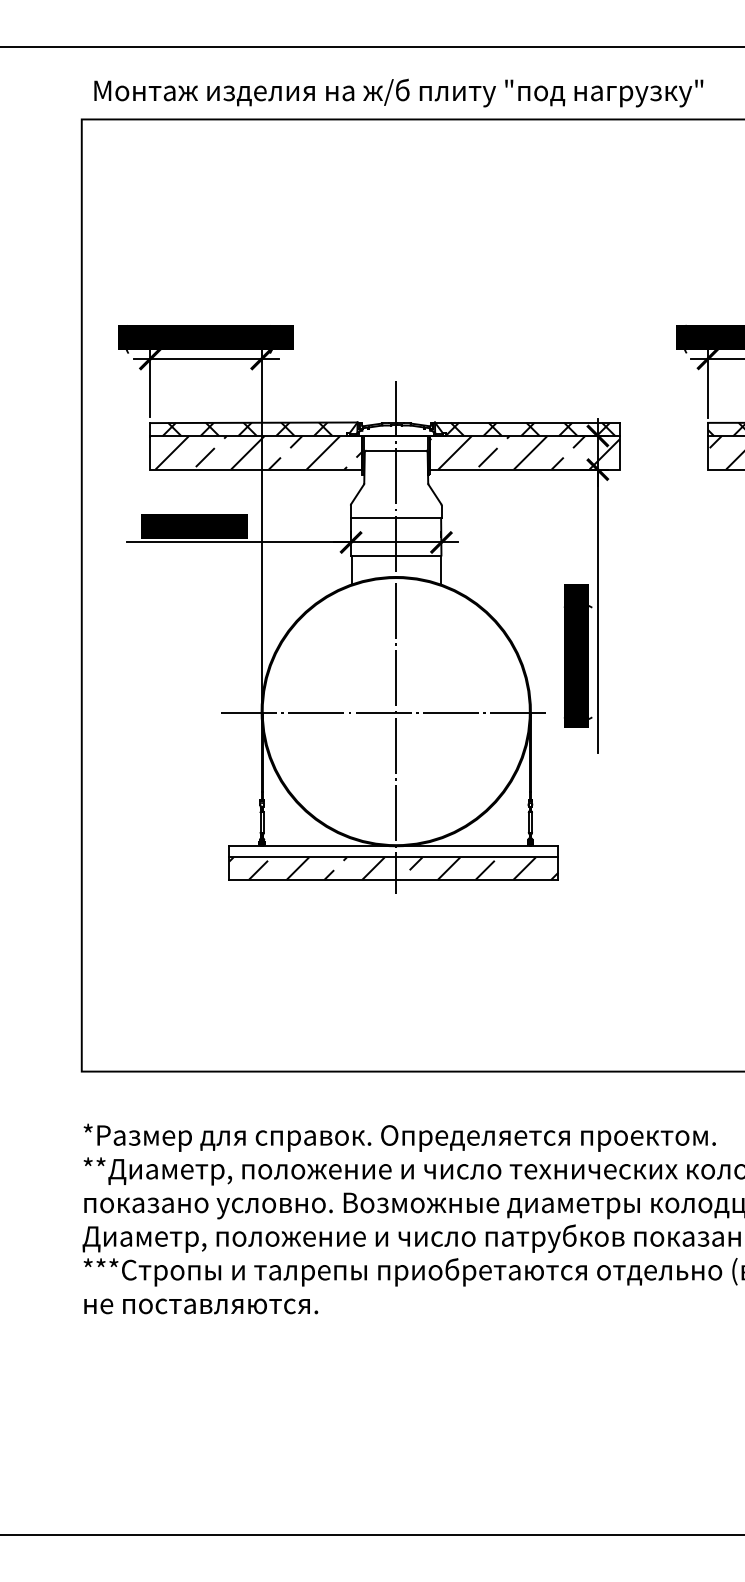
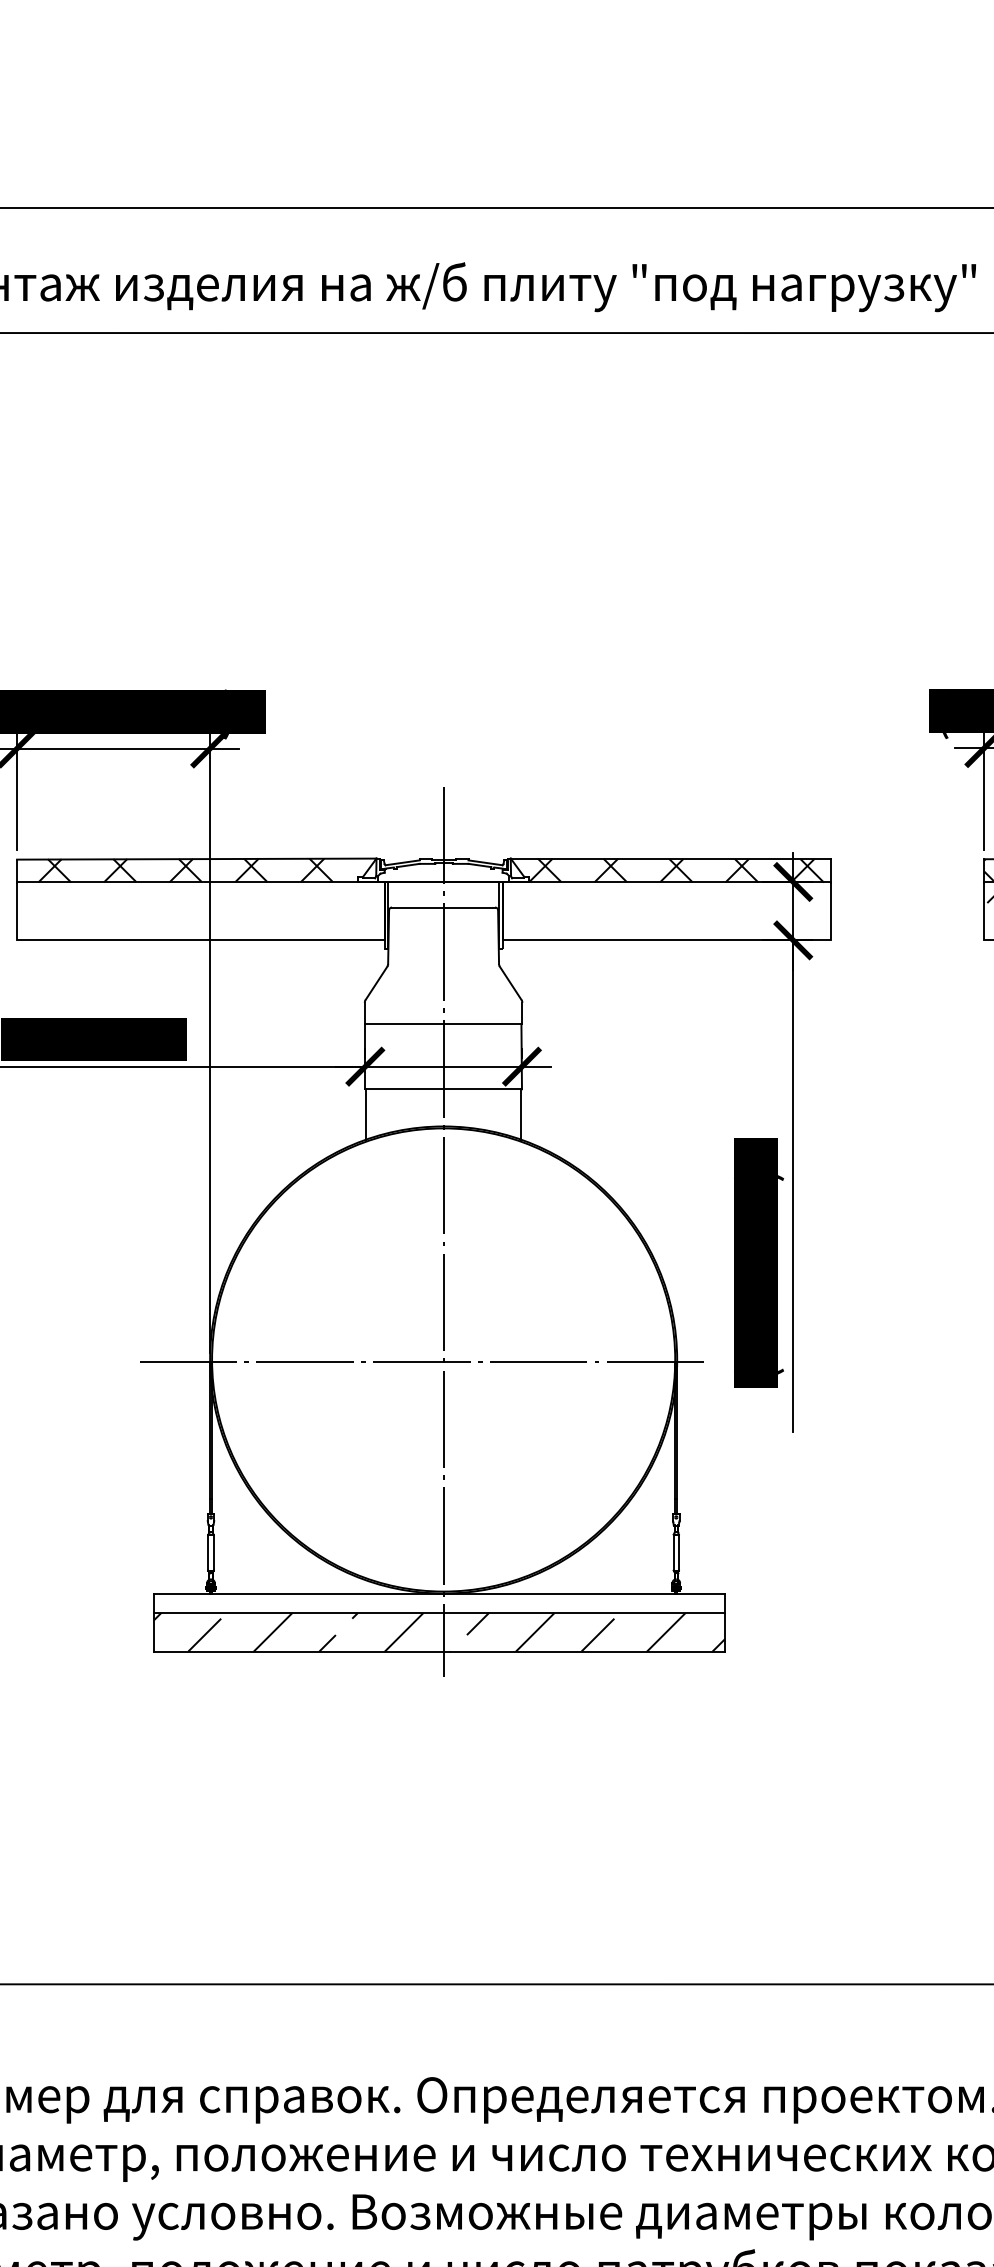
hatch: (258, 452) -> (204, 910), removed
hatch: (524, 452) -> (666, 910), removed

